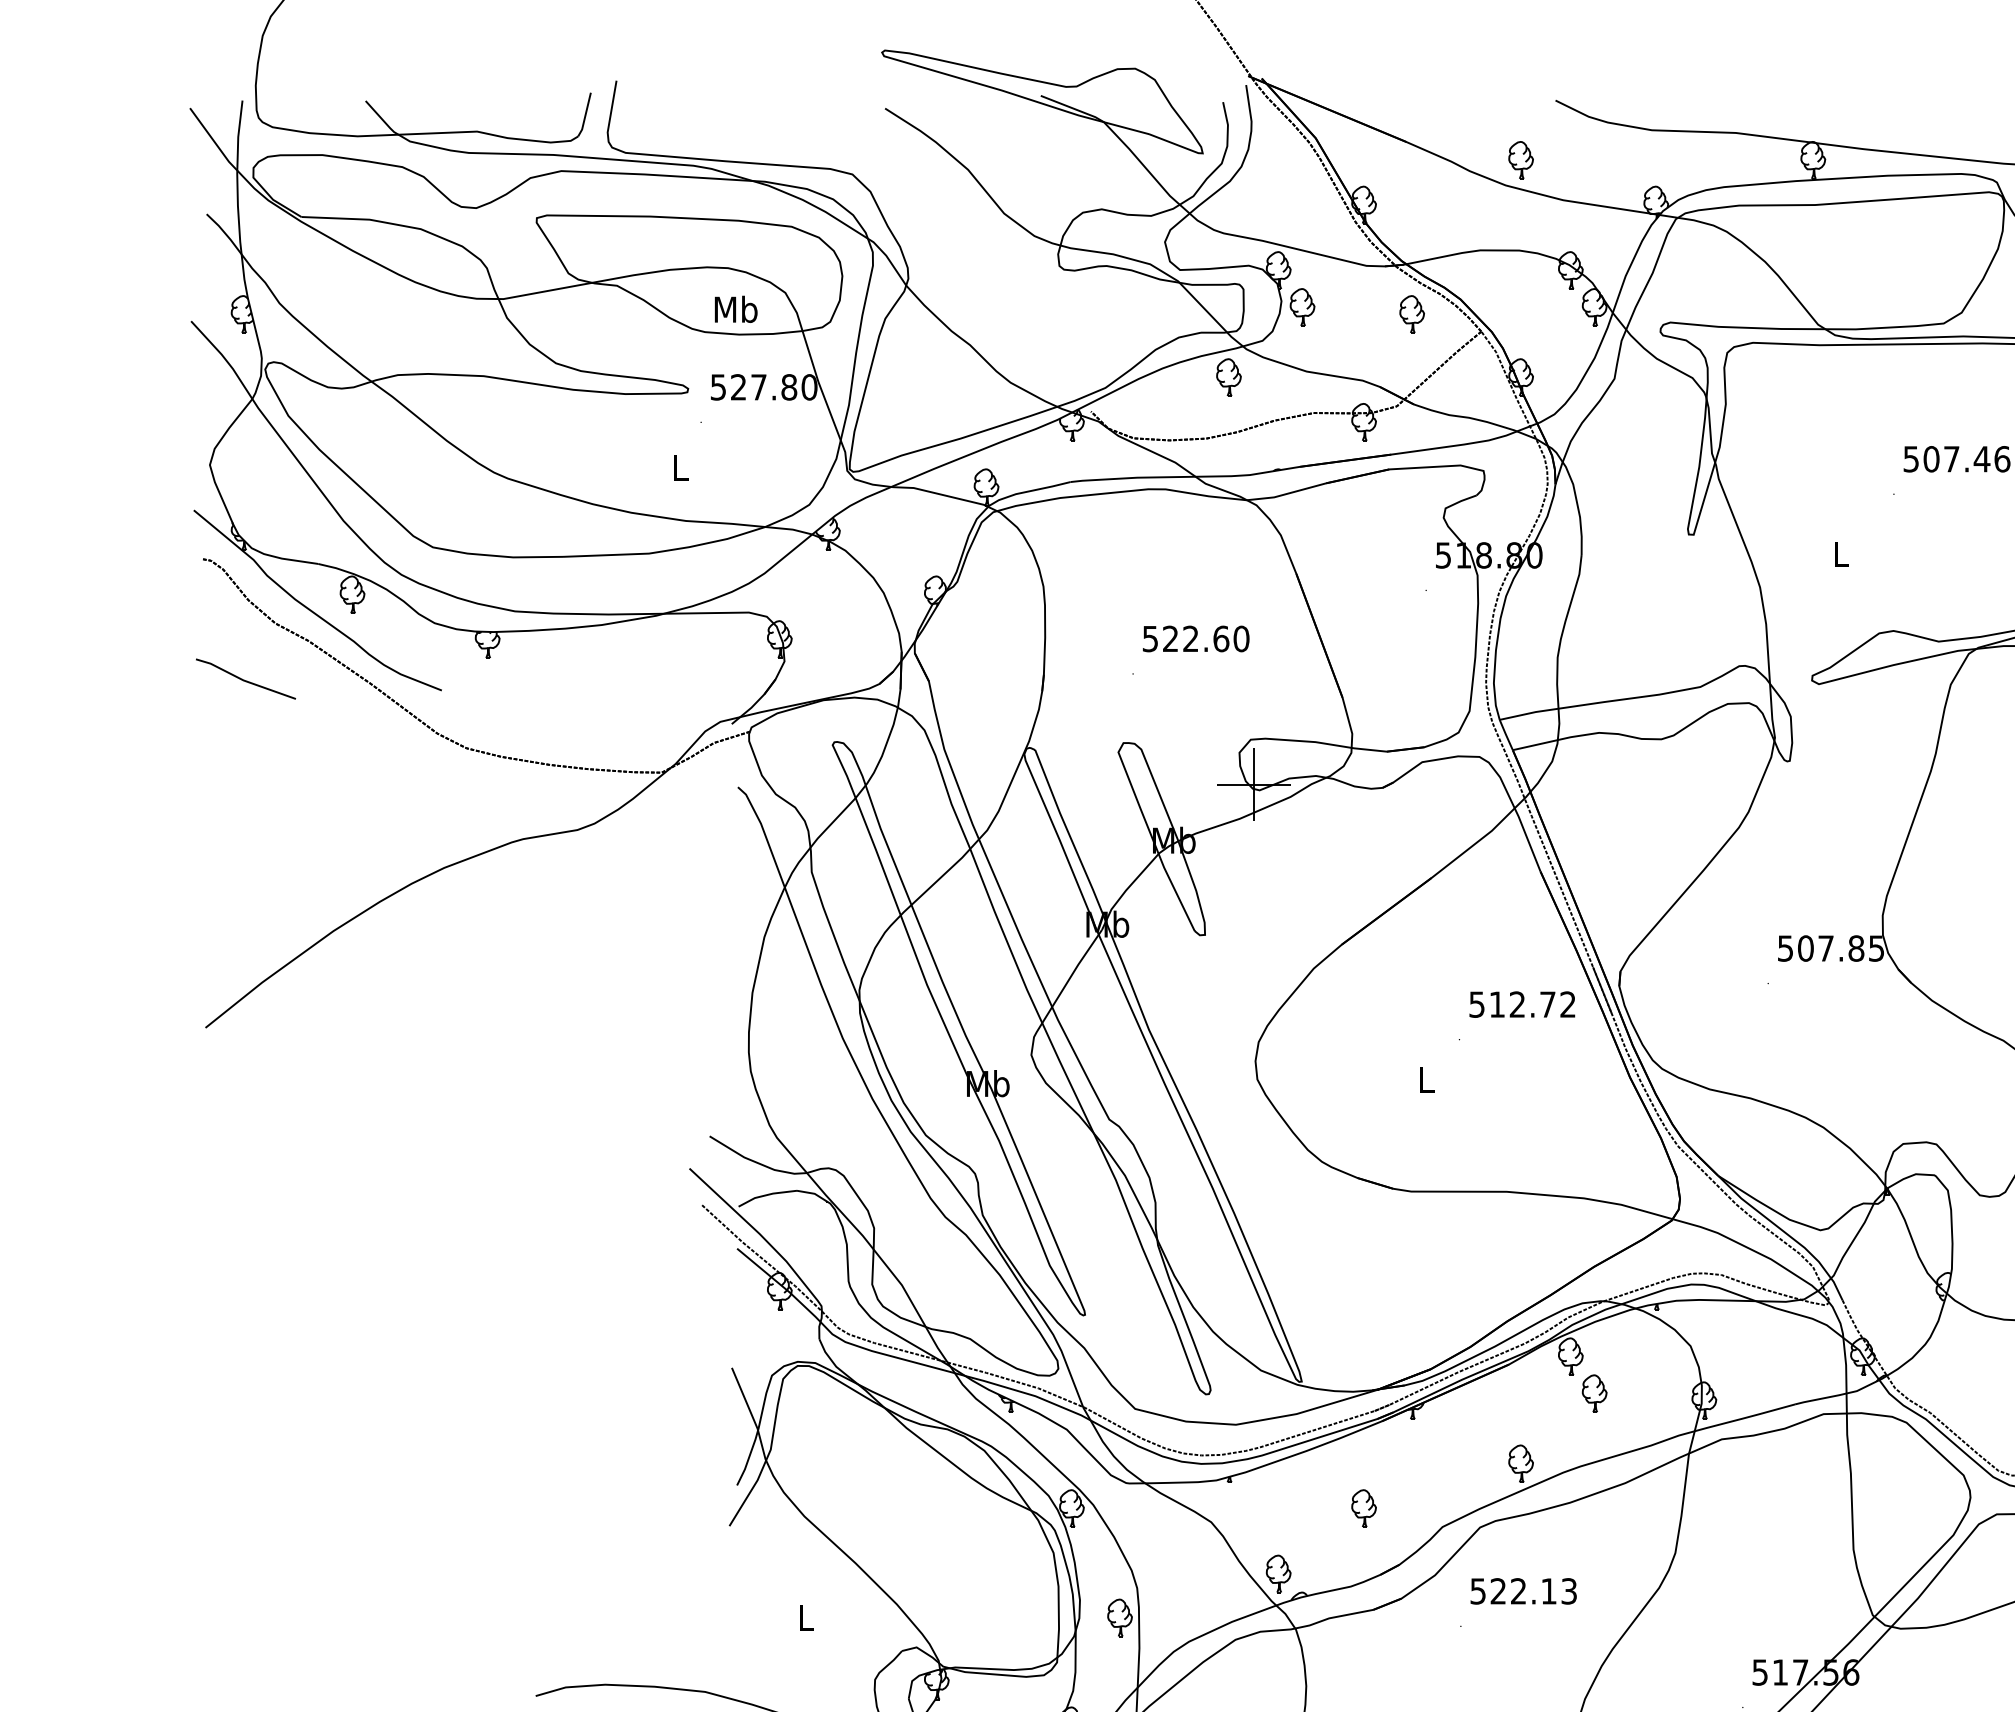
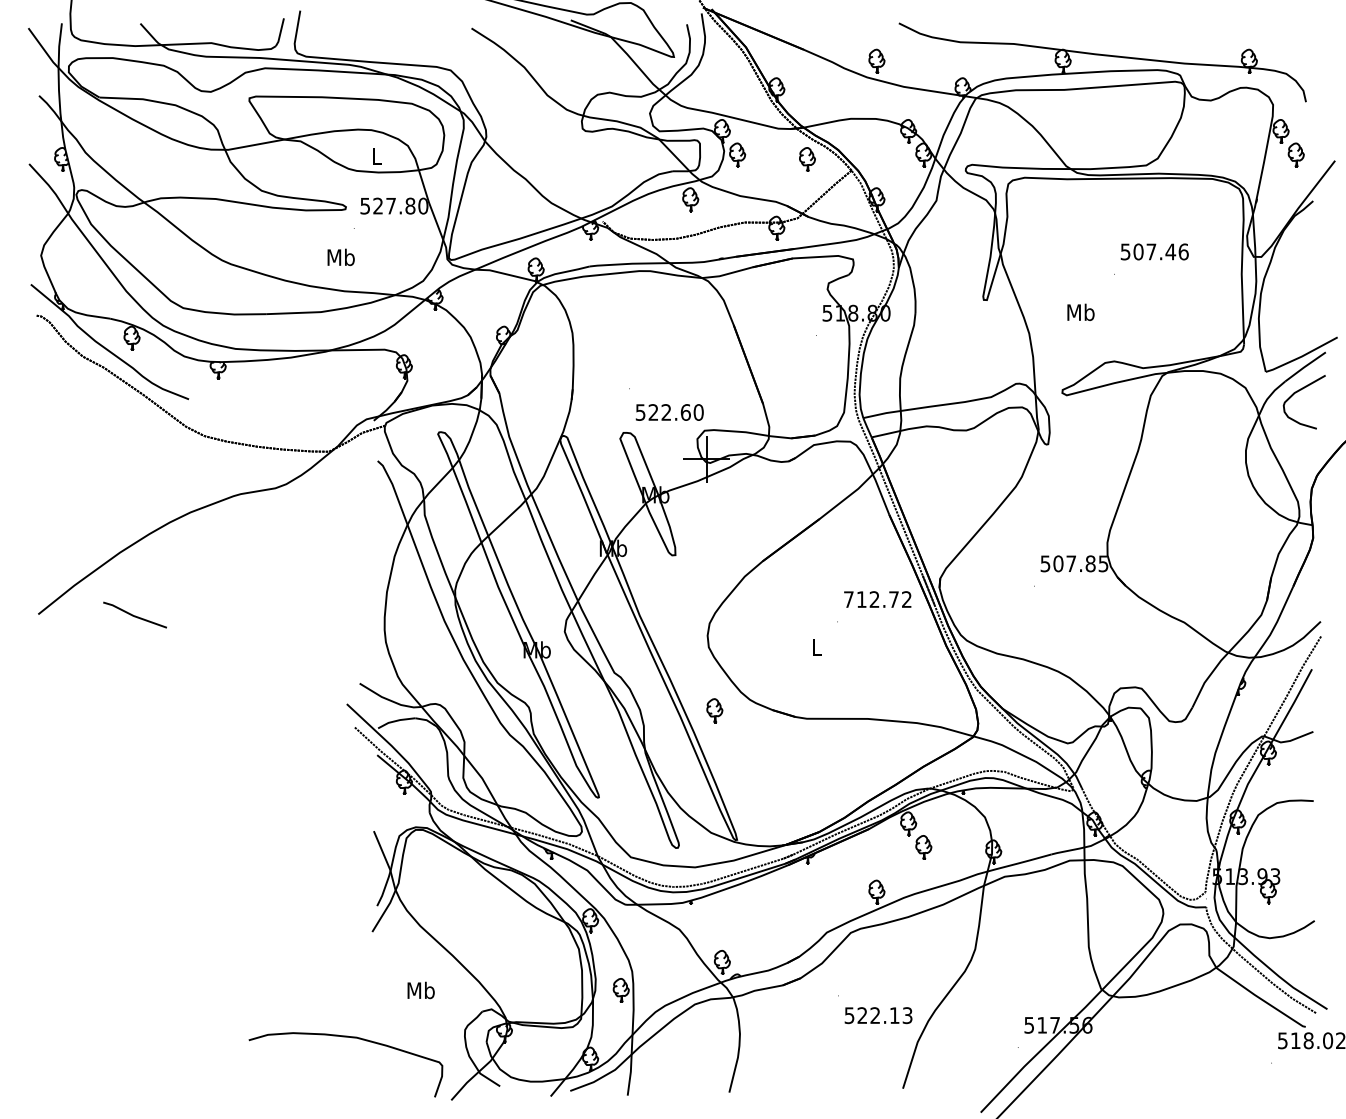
text: (736, 309) -> (376, 156), Mb -> L
text: (679, 467) -> (340, 257), L -> Mb
text: (1840, 554) -> (1080, 312), L -> Mb
text: (1195, 638) -> (669, 412), moved
line: (243, 678) -> (133, 614), moved
text: (1476, 1004) -> (848, 599), 512.72 -> 712.72
part: (1363, 1508) -> (714, 710), moved
text: (1523, 1591) -> (878, 1015), moved
text: (805, 1617) -> (420, 990), L -> Mb

